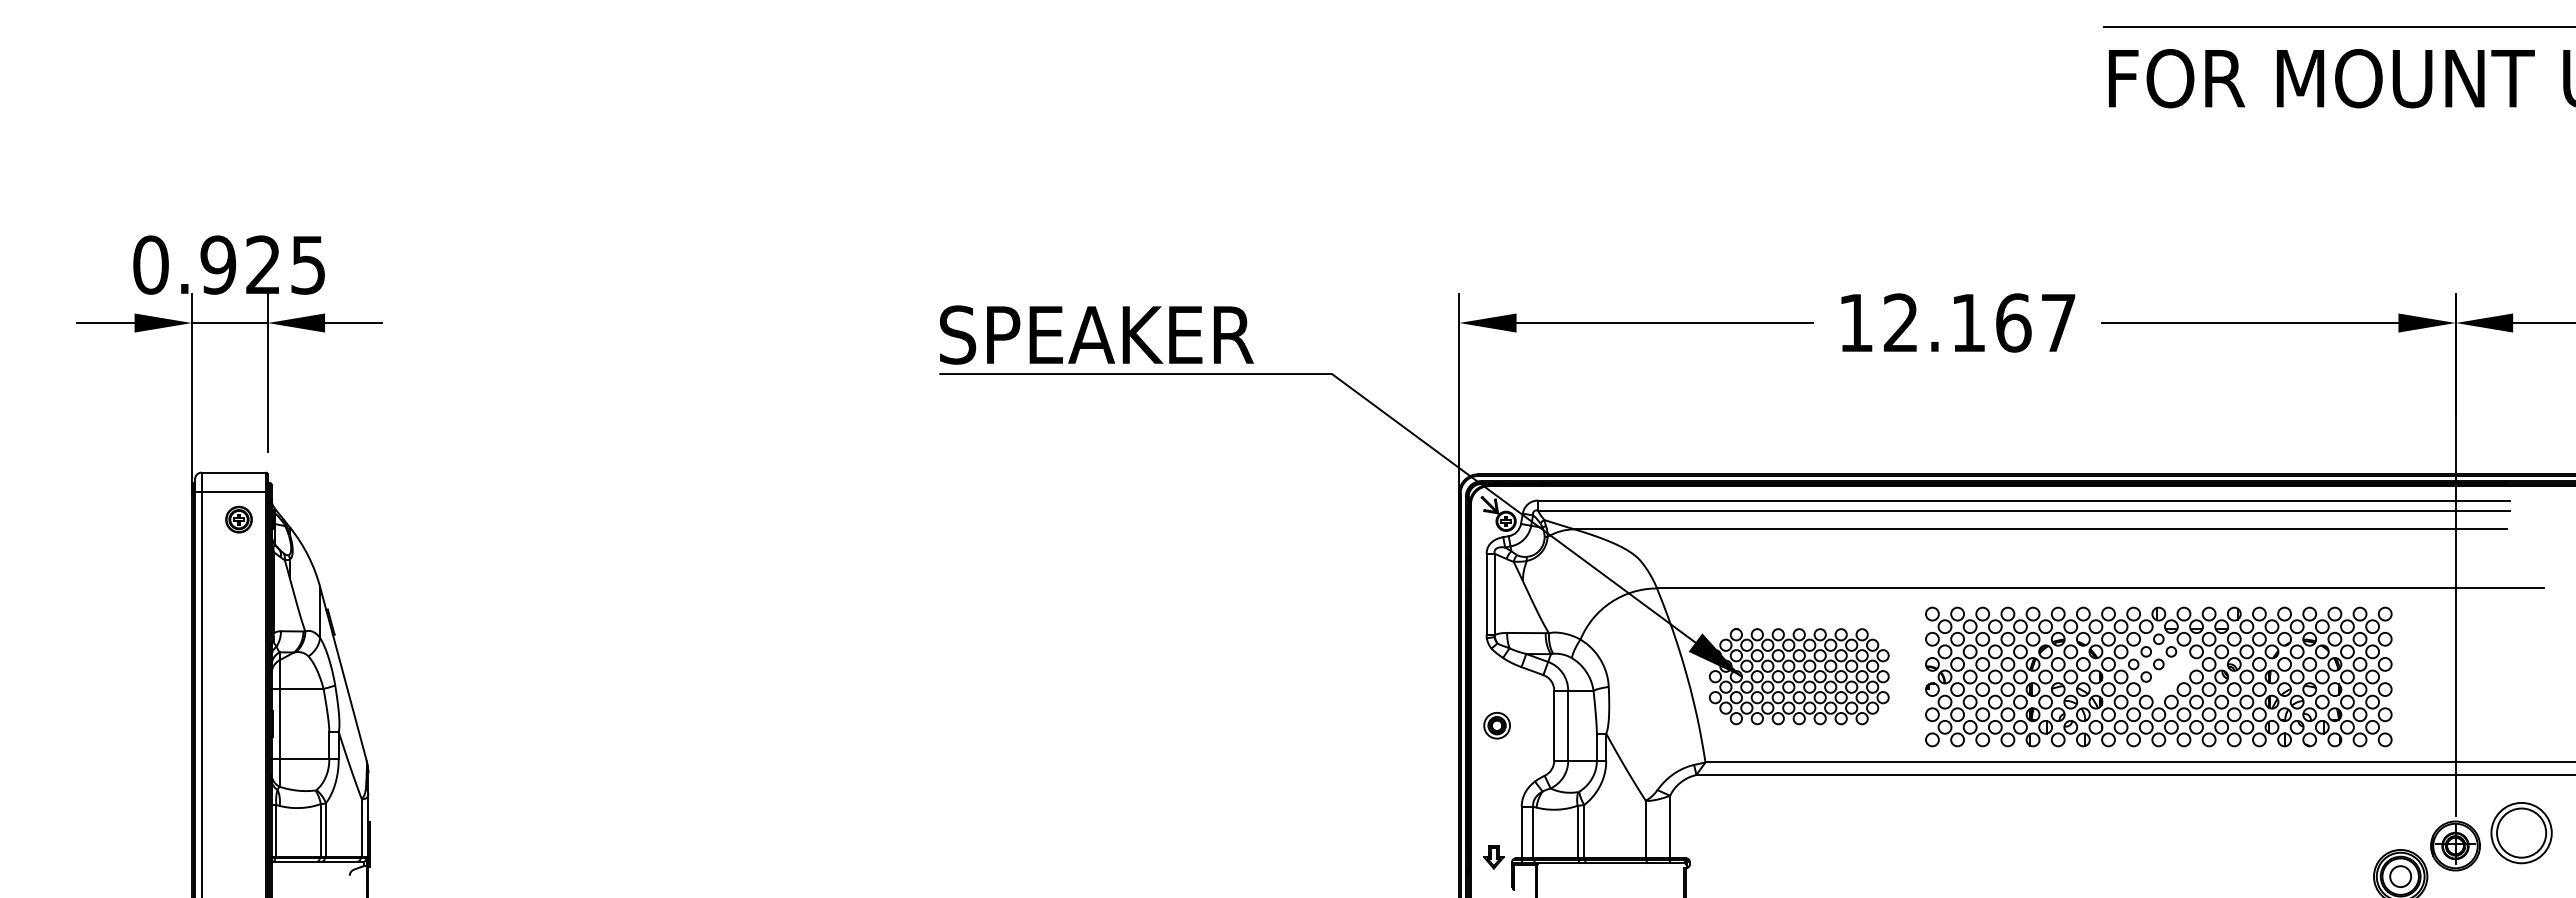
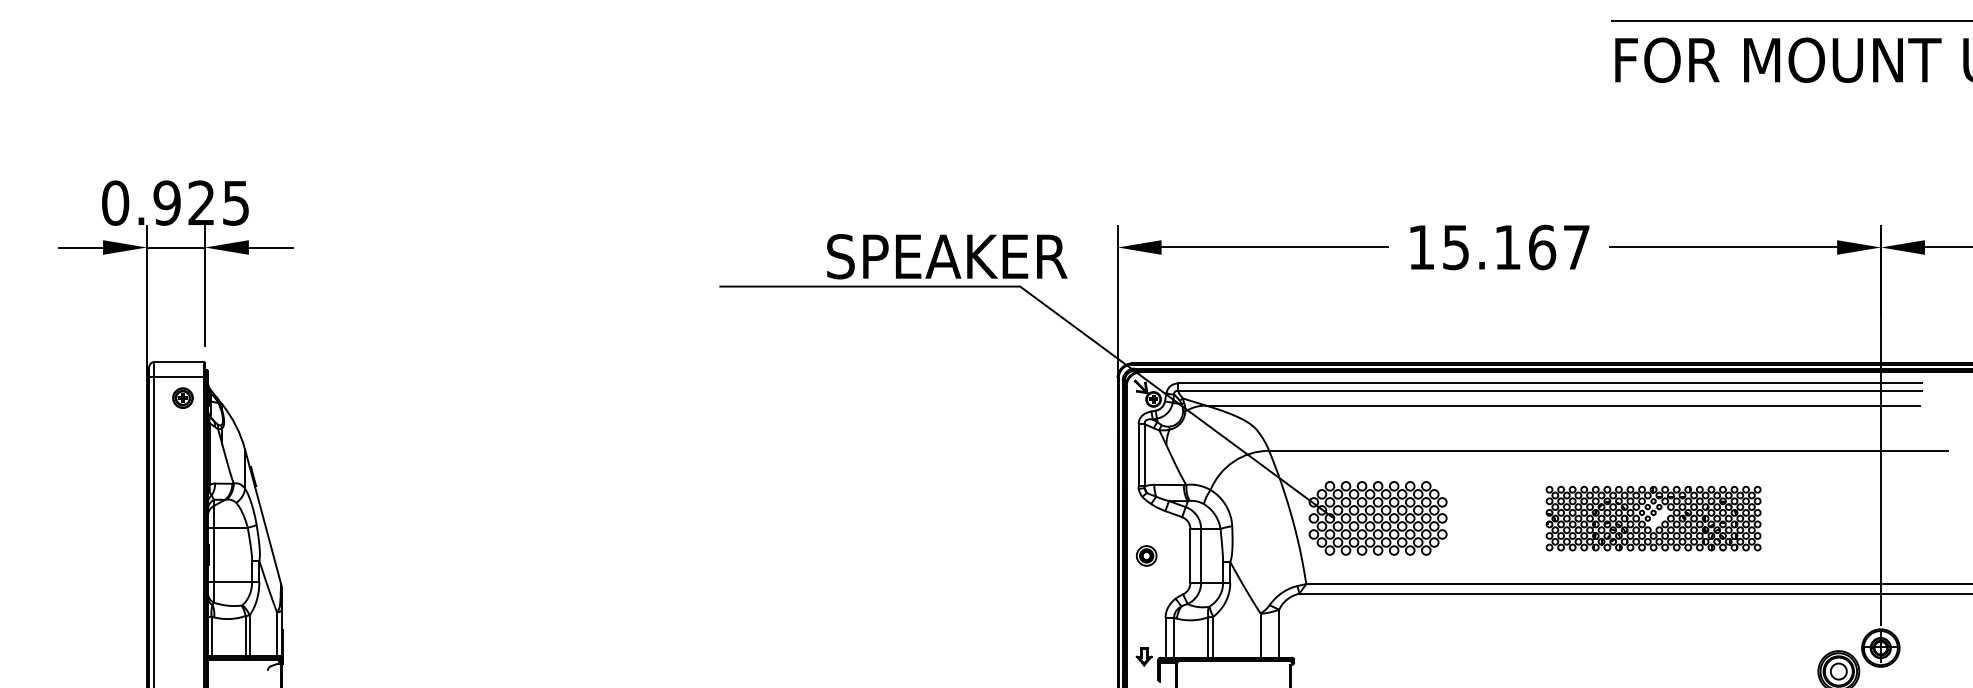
text: (1900, 322) -> (1455, 247), 12.167 -> 15.167
text: (1096, 334) -> (947, 256), moved
fill: (1714, 654) -> (1313, 501), removed
part: (2158, 676) -> (1653, 518), size x0.6
part: (2521, 833) -> (1931, 638), removed

